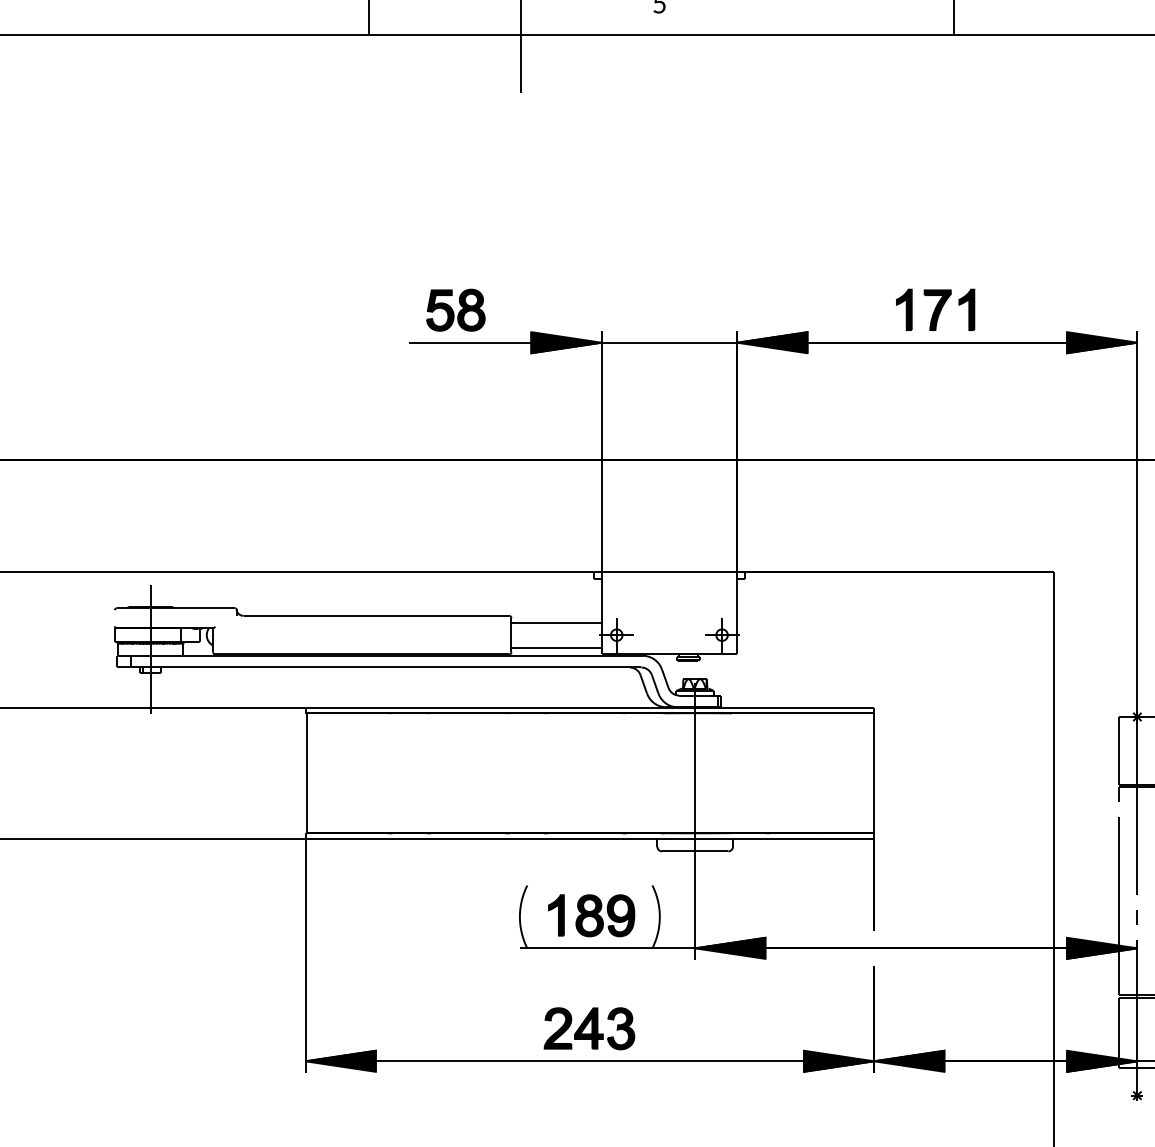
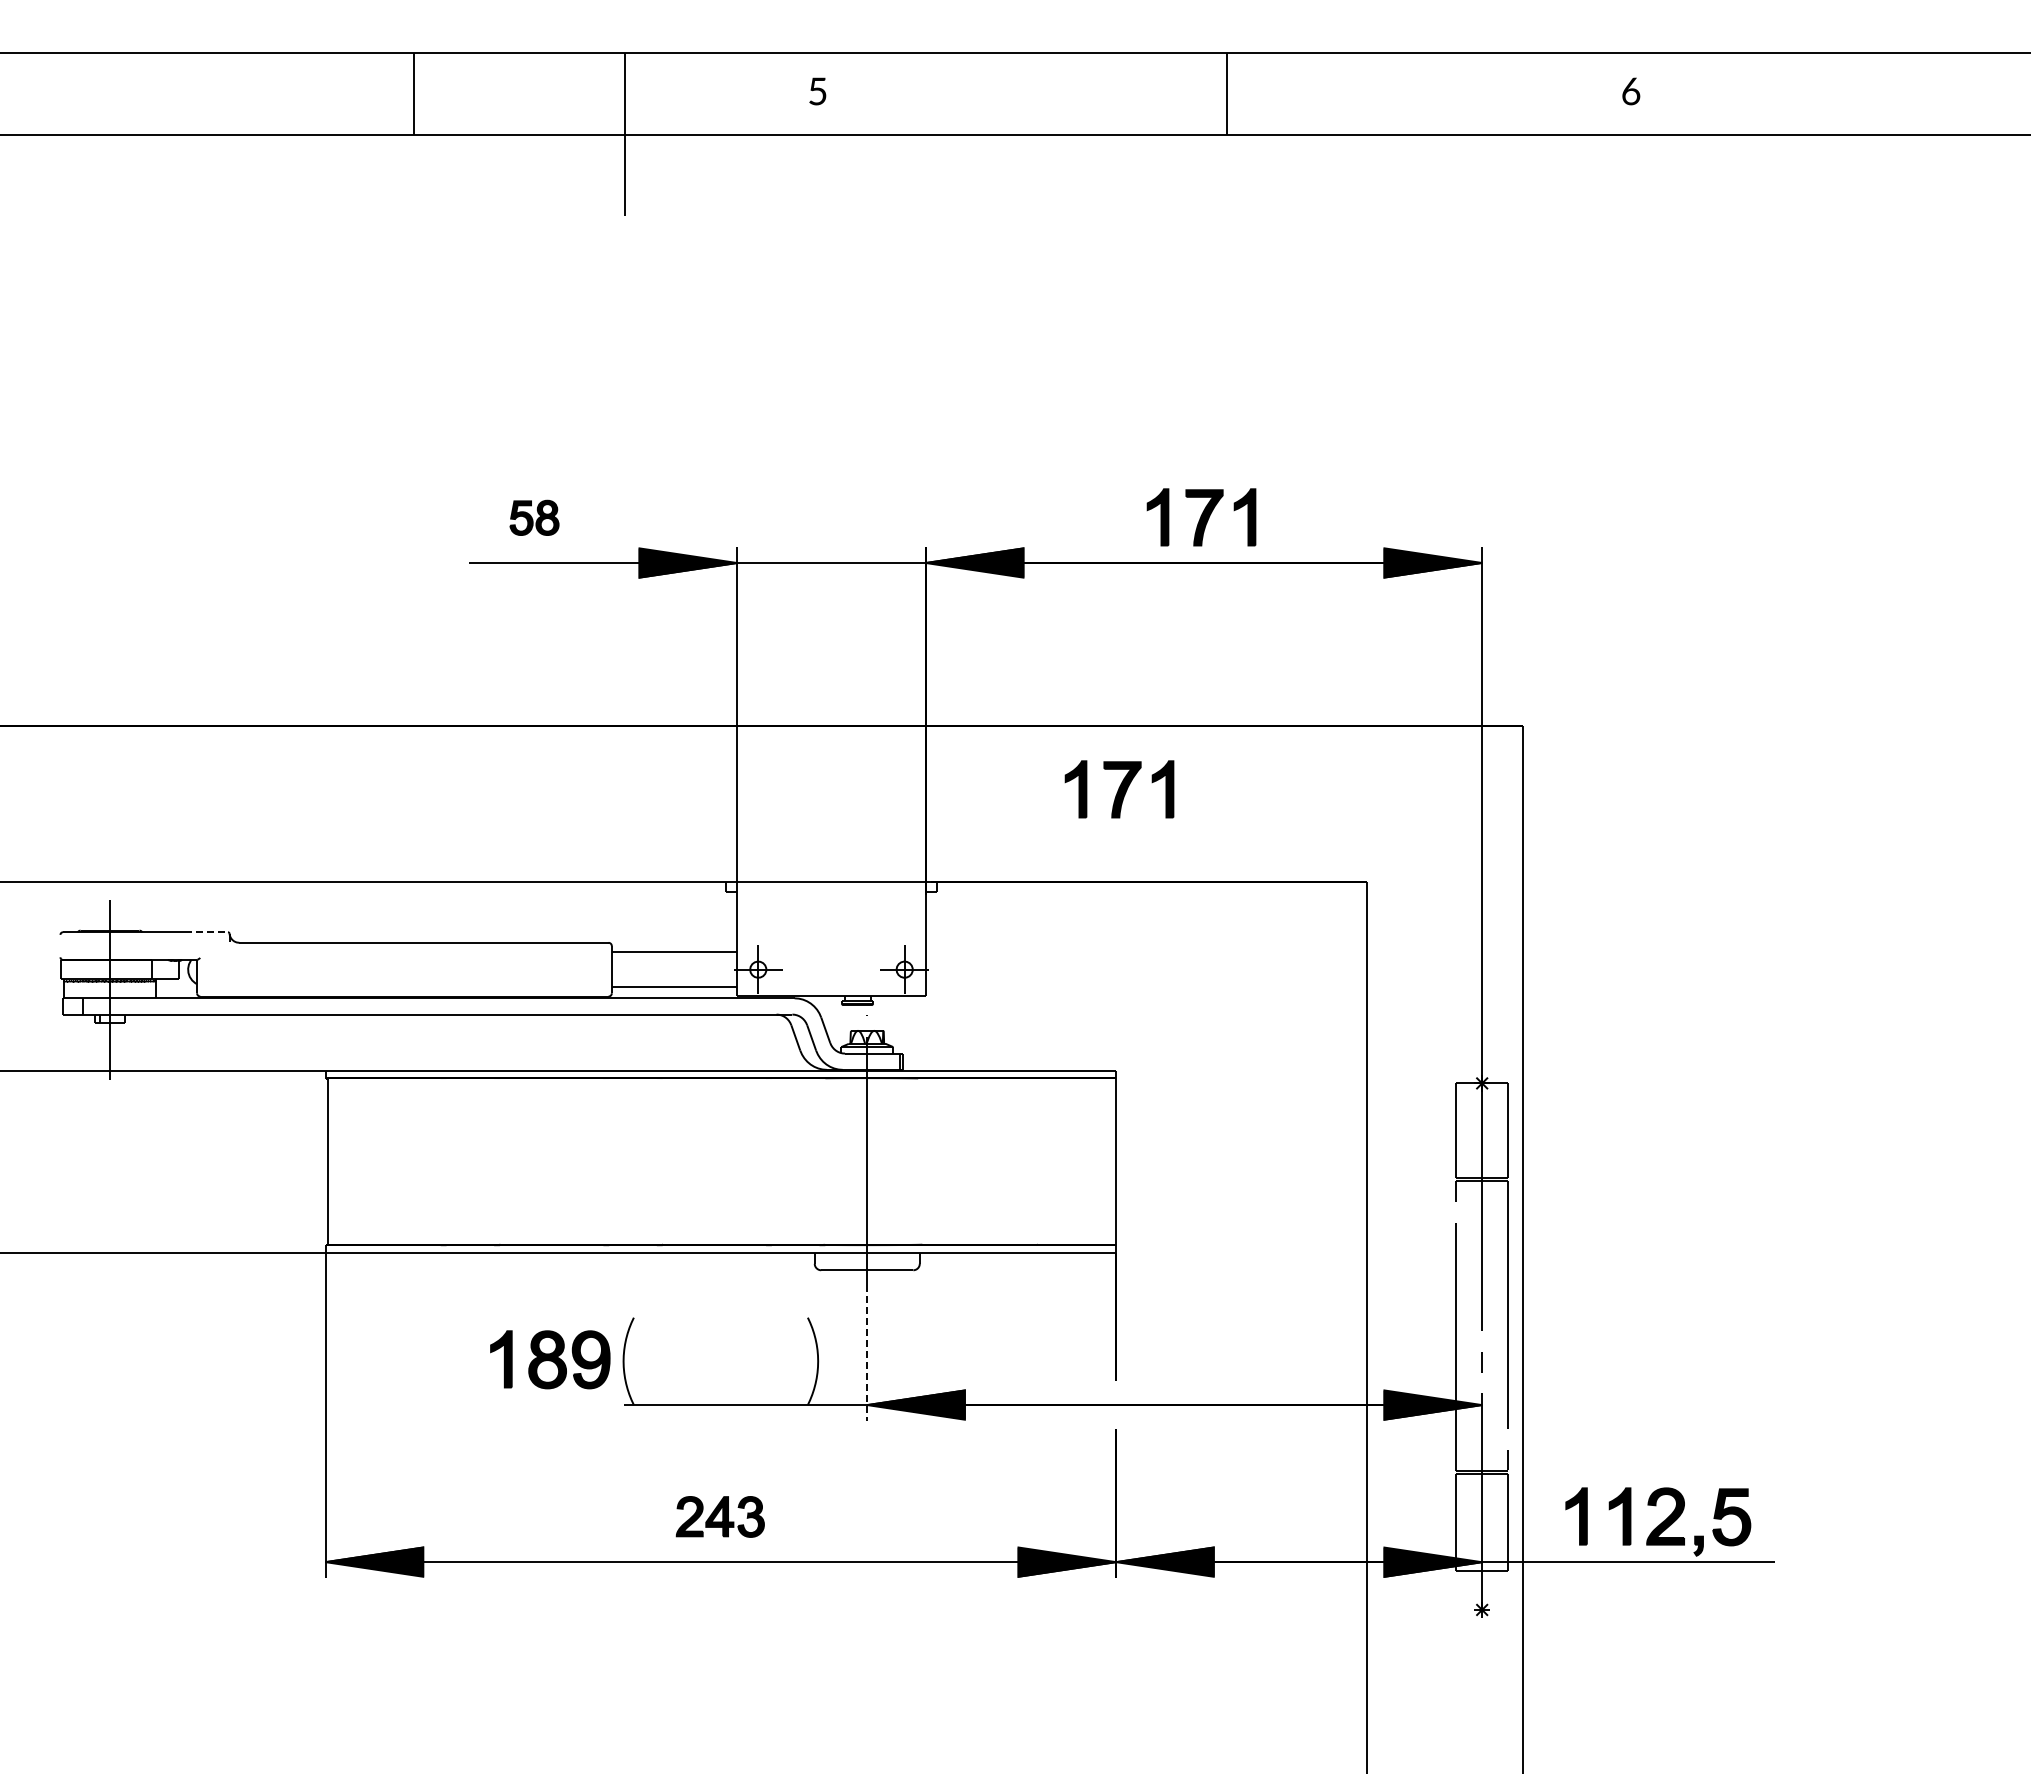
part: (455, 309) -> (534, 517), size x0.6
part: (876, 505) -> (1119, 789), added
line: (219, 608) -> (206, 932), solid -> dashed
line: (695, 911) -> (867, 1353), solid -> dashed
part: (591, 915) -> (550, 1359), moved
part: (589, 1028) -> (720, 1516), size x0.7

